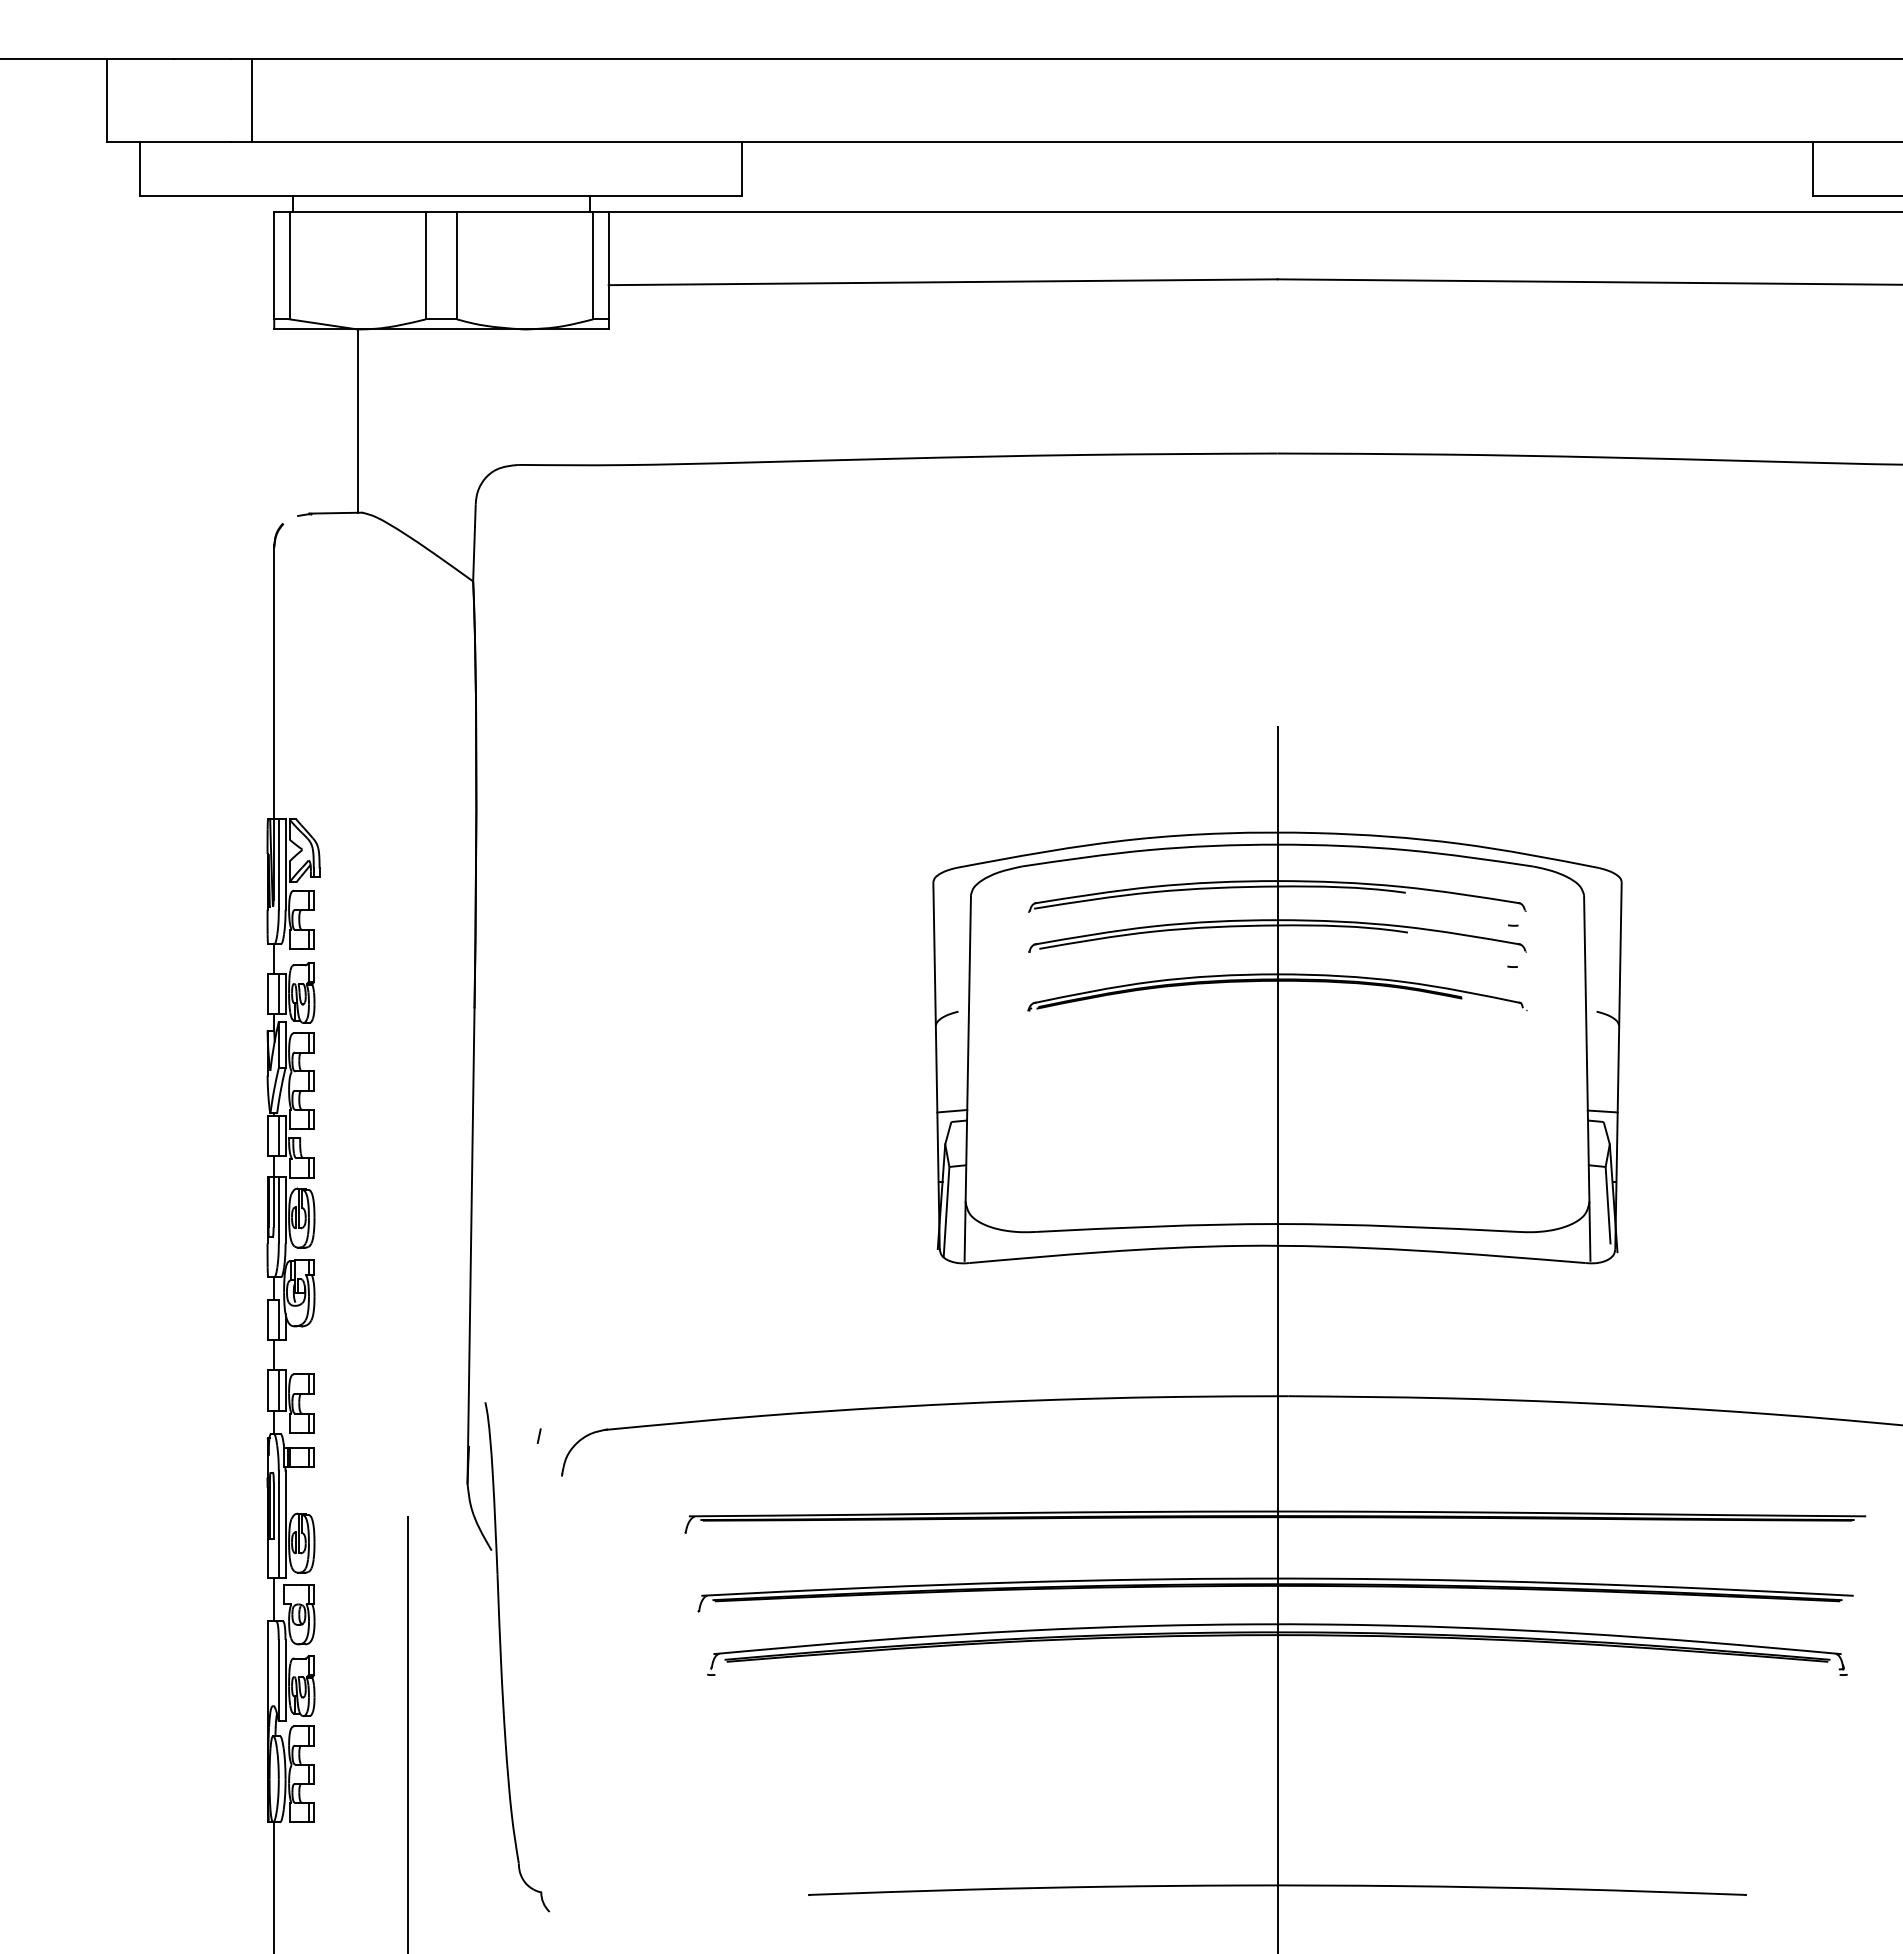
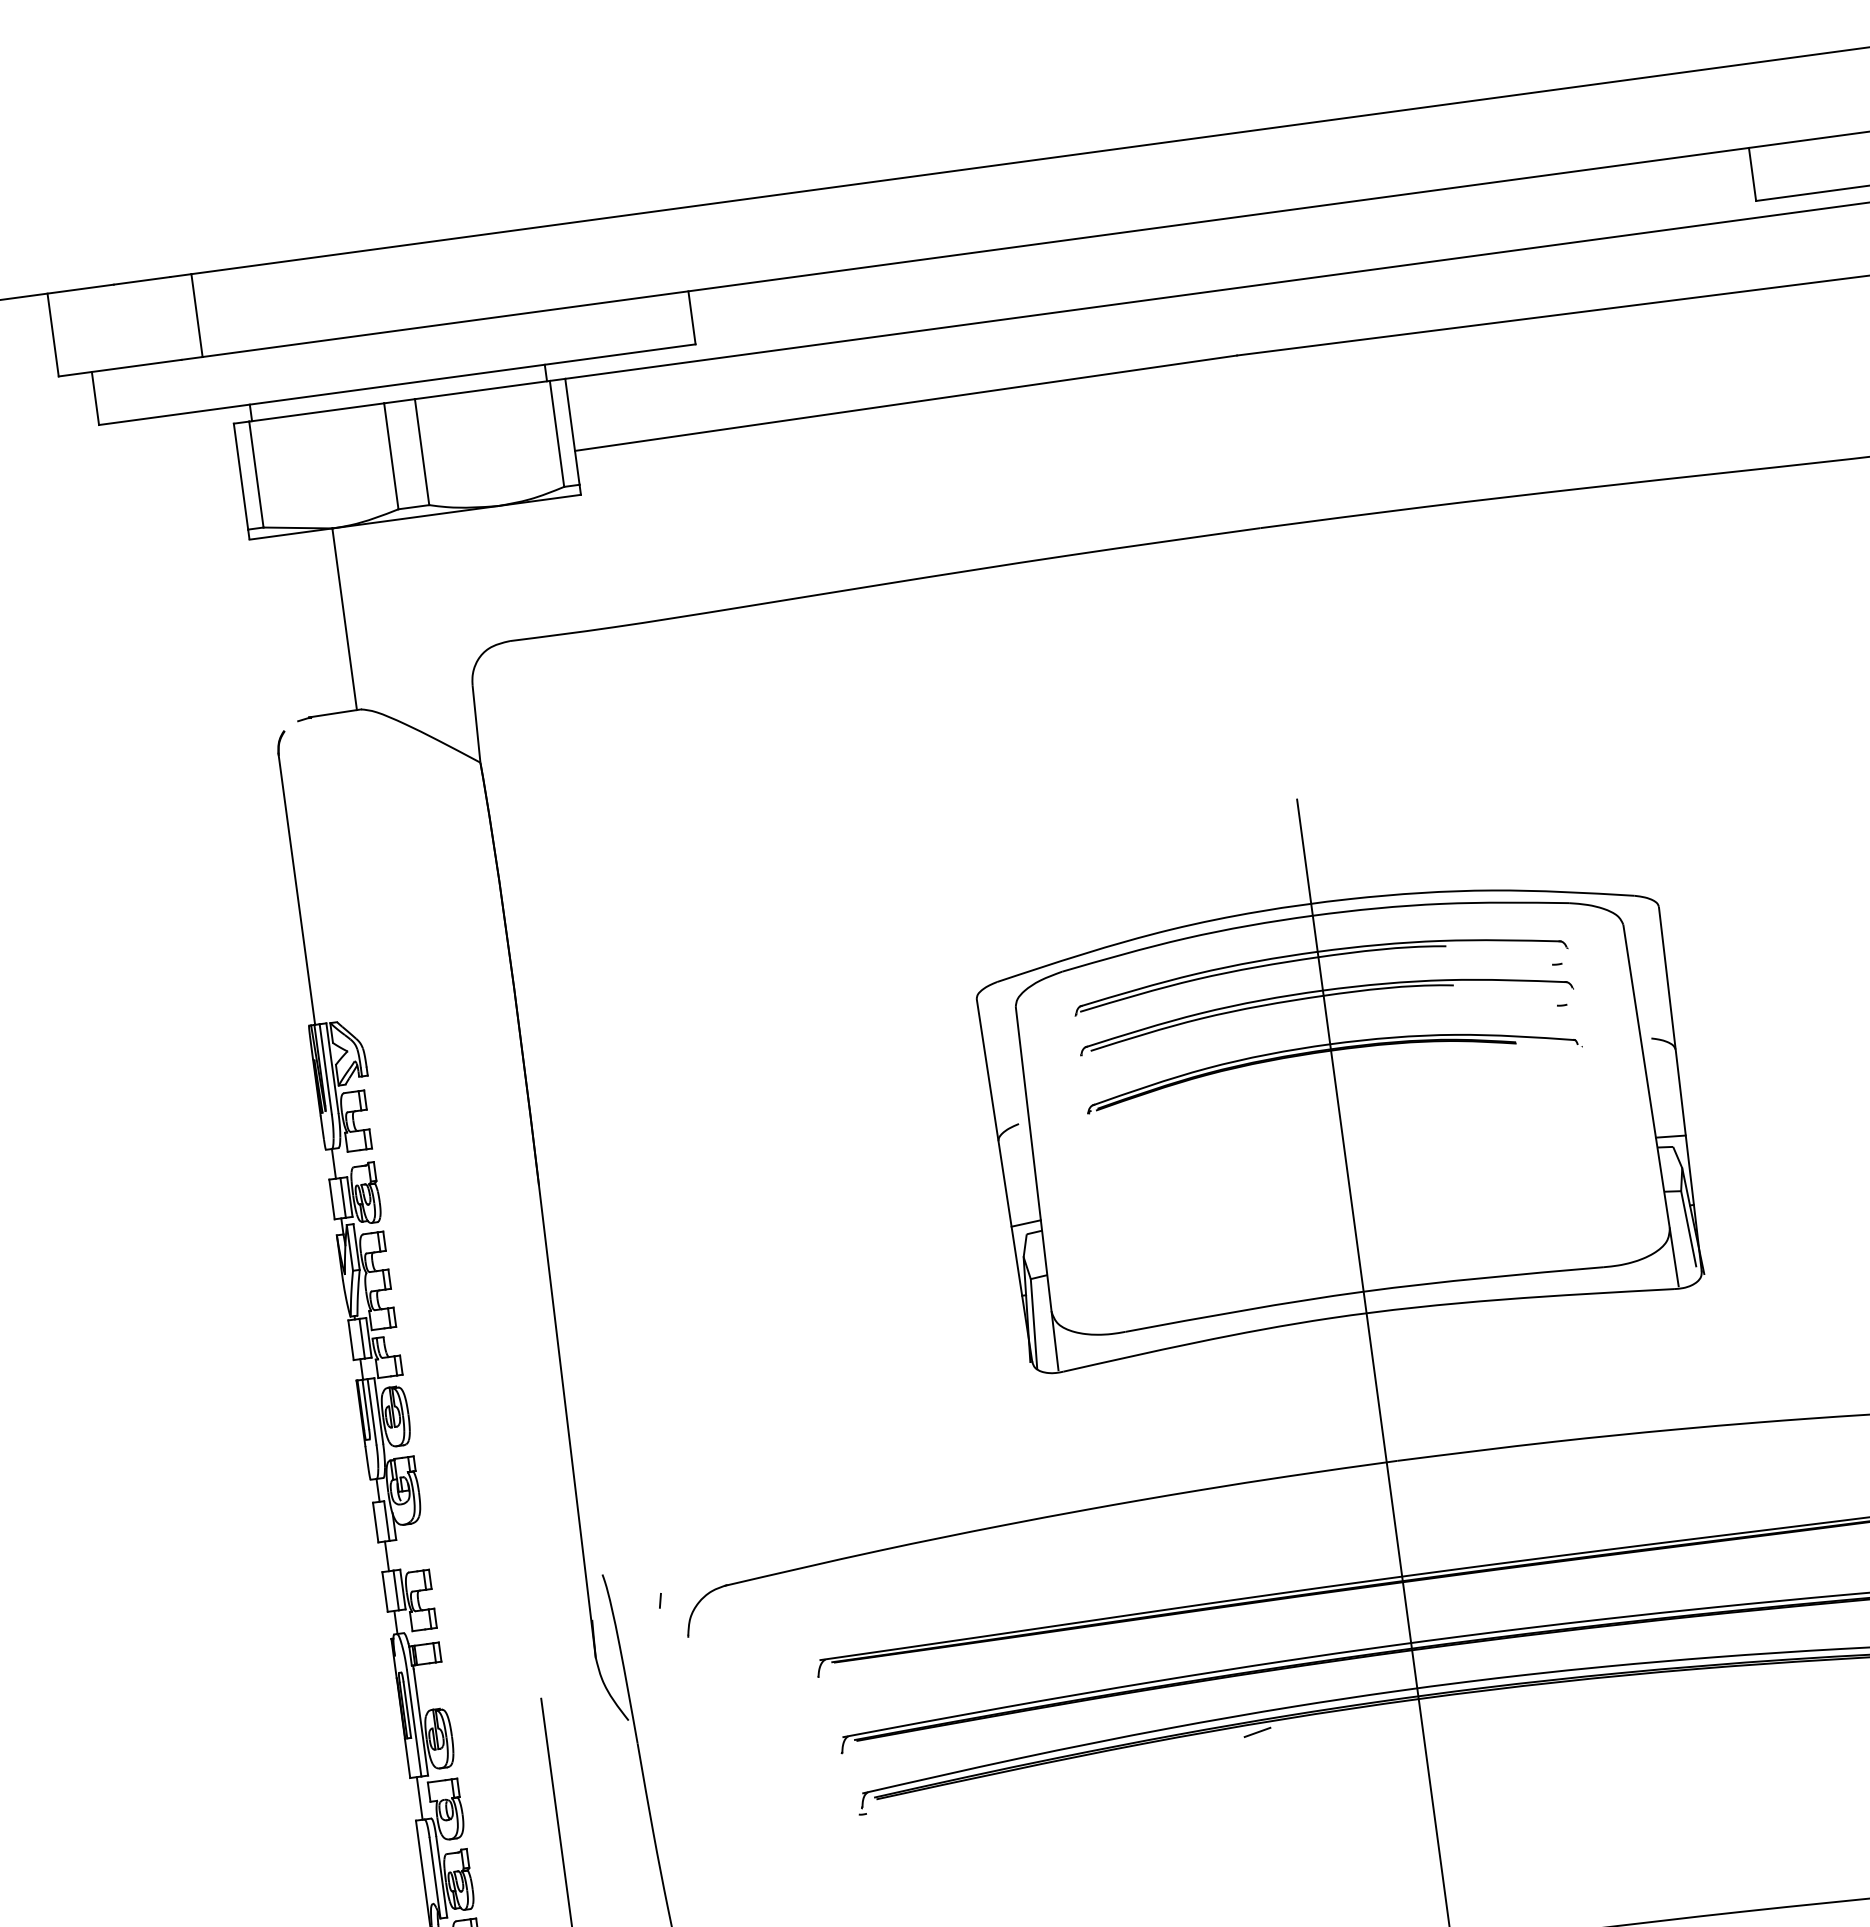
line: (1113, 1646) -> (1257, 1732), added

